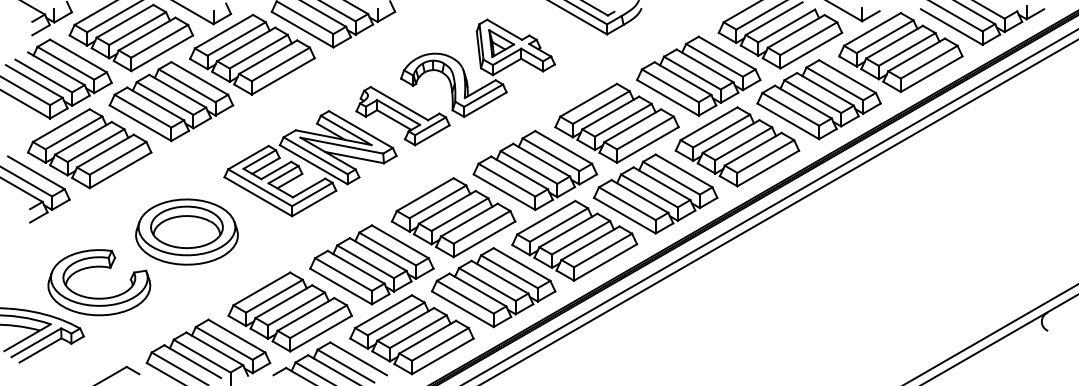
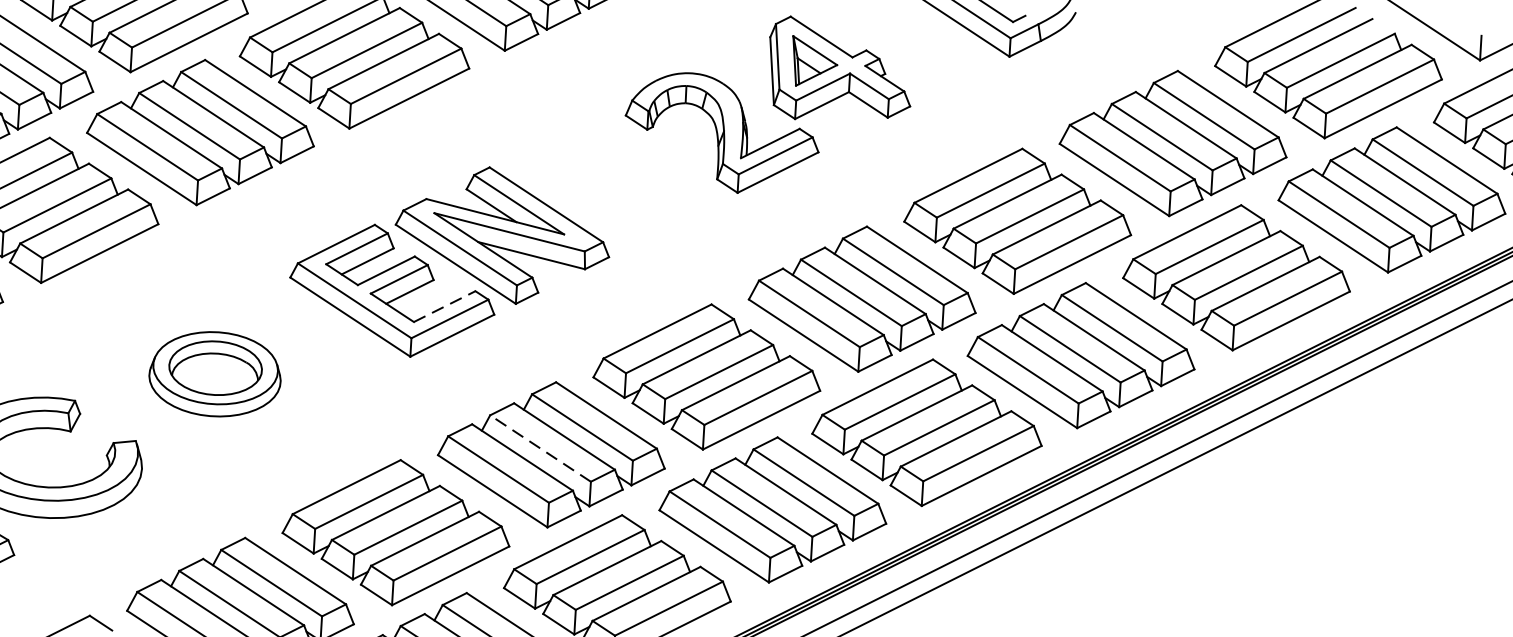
part: (402, 116) -> (624, 185), removed
line: (309, 188) -> (445, 307), solid -> dashed
part: (186, 231) -> (214, 373), size x0.7
line: (365, 261) -> (540, 447), solid -> dashed

